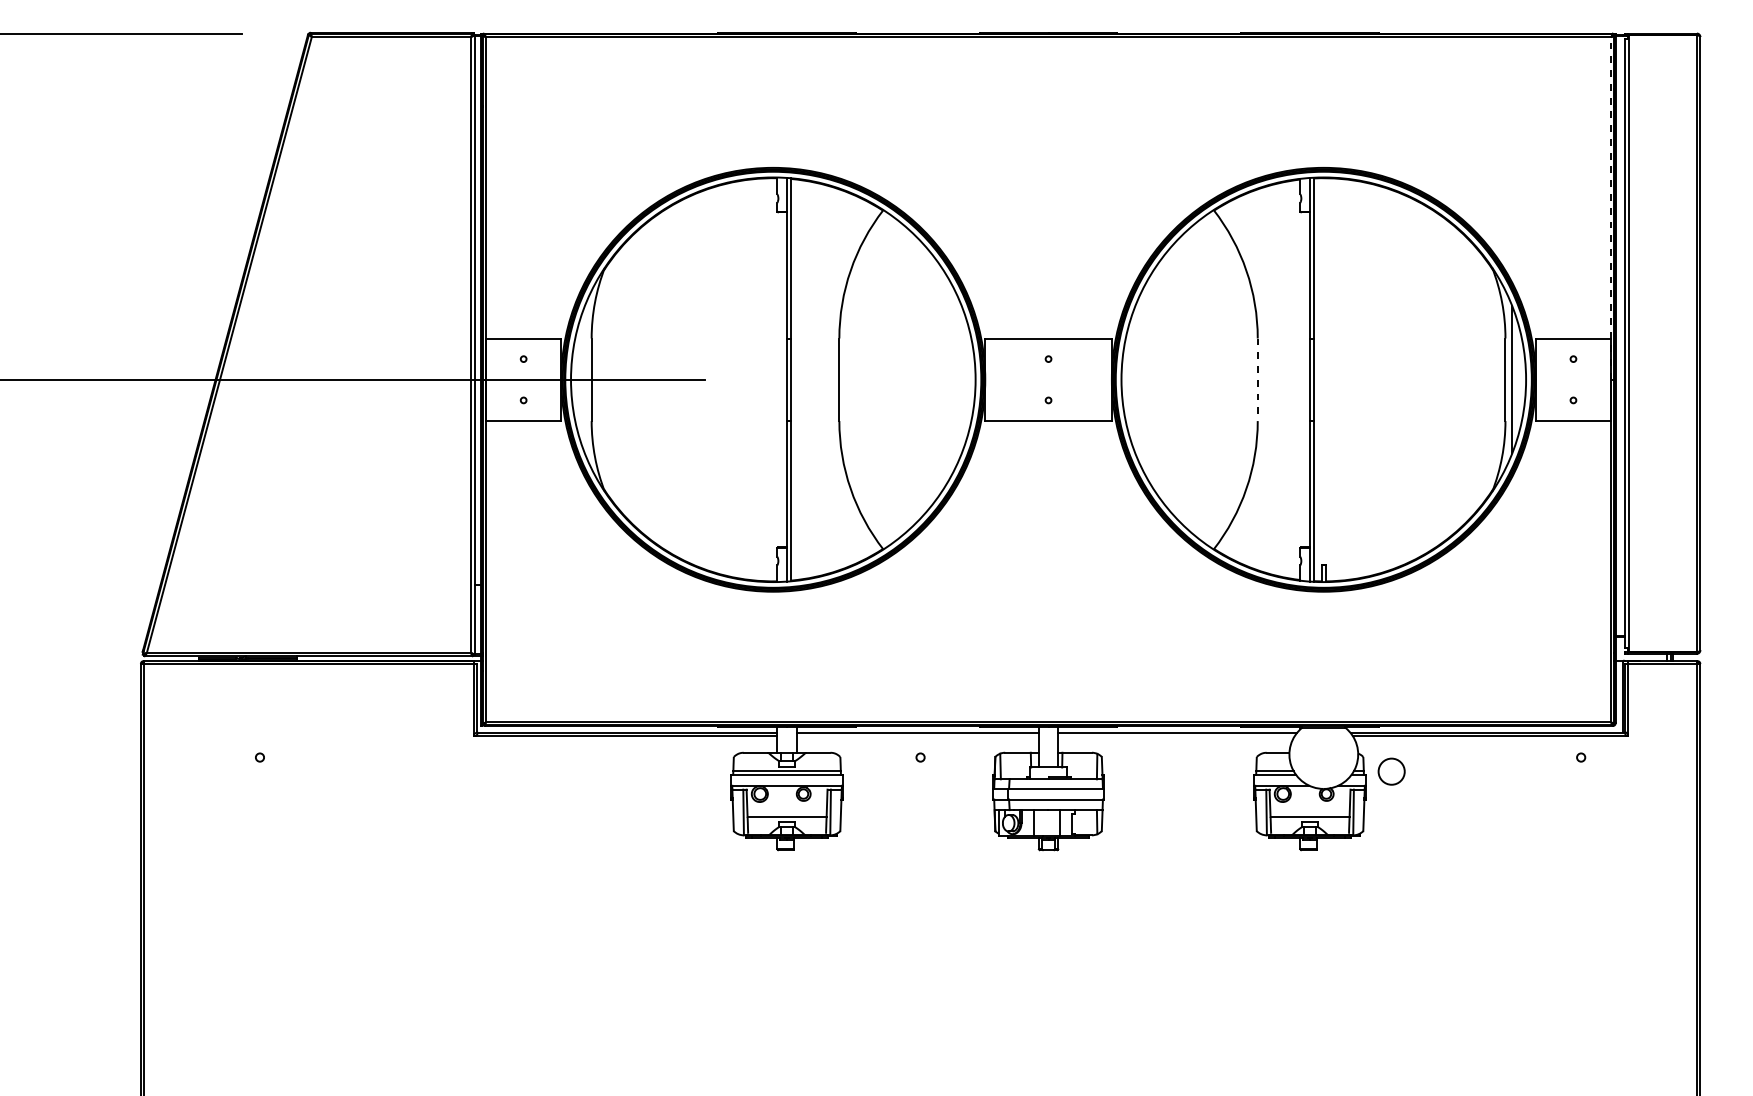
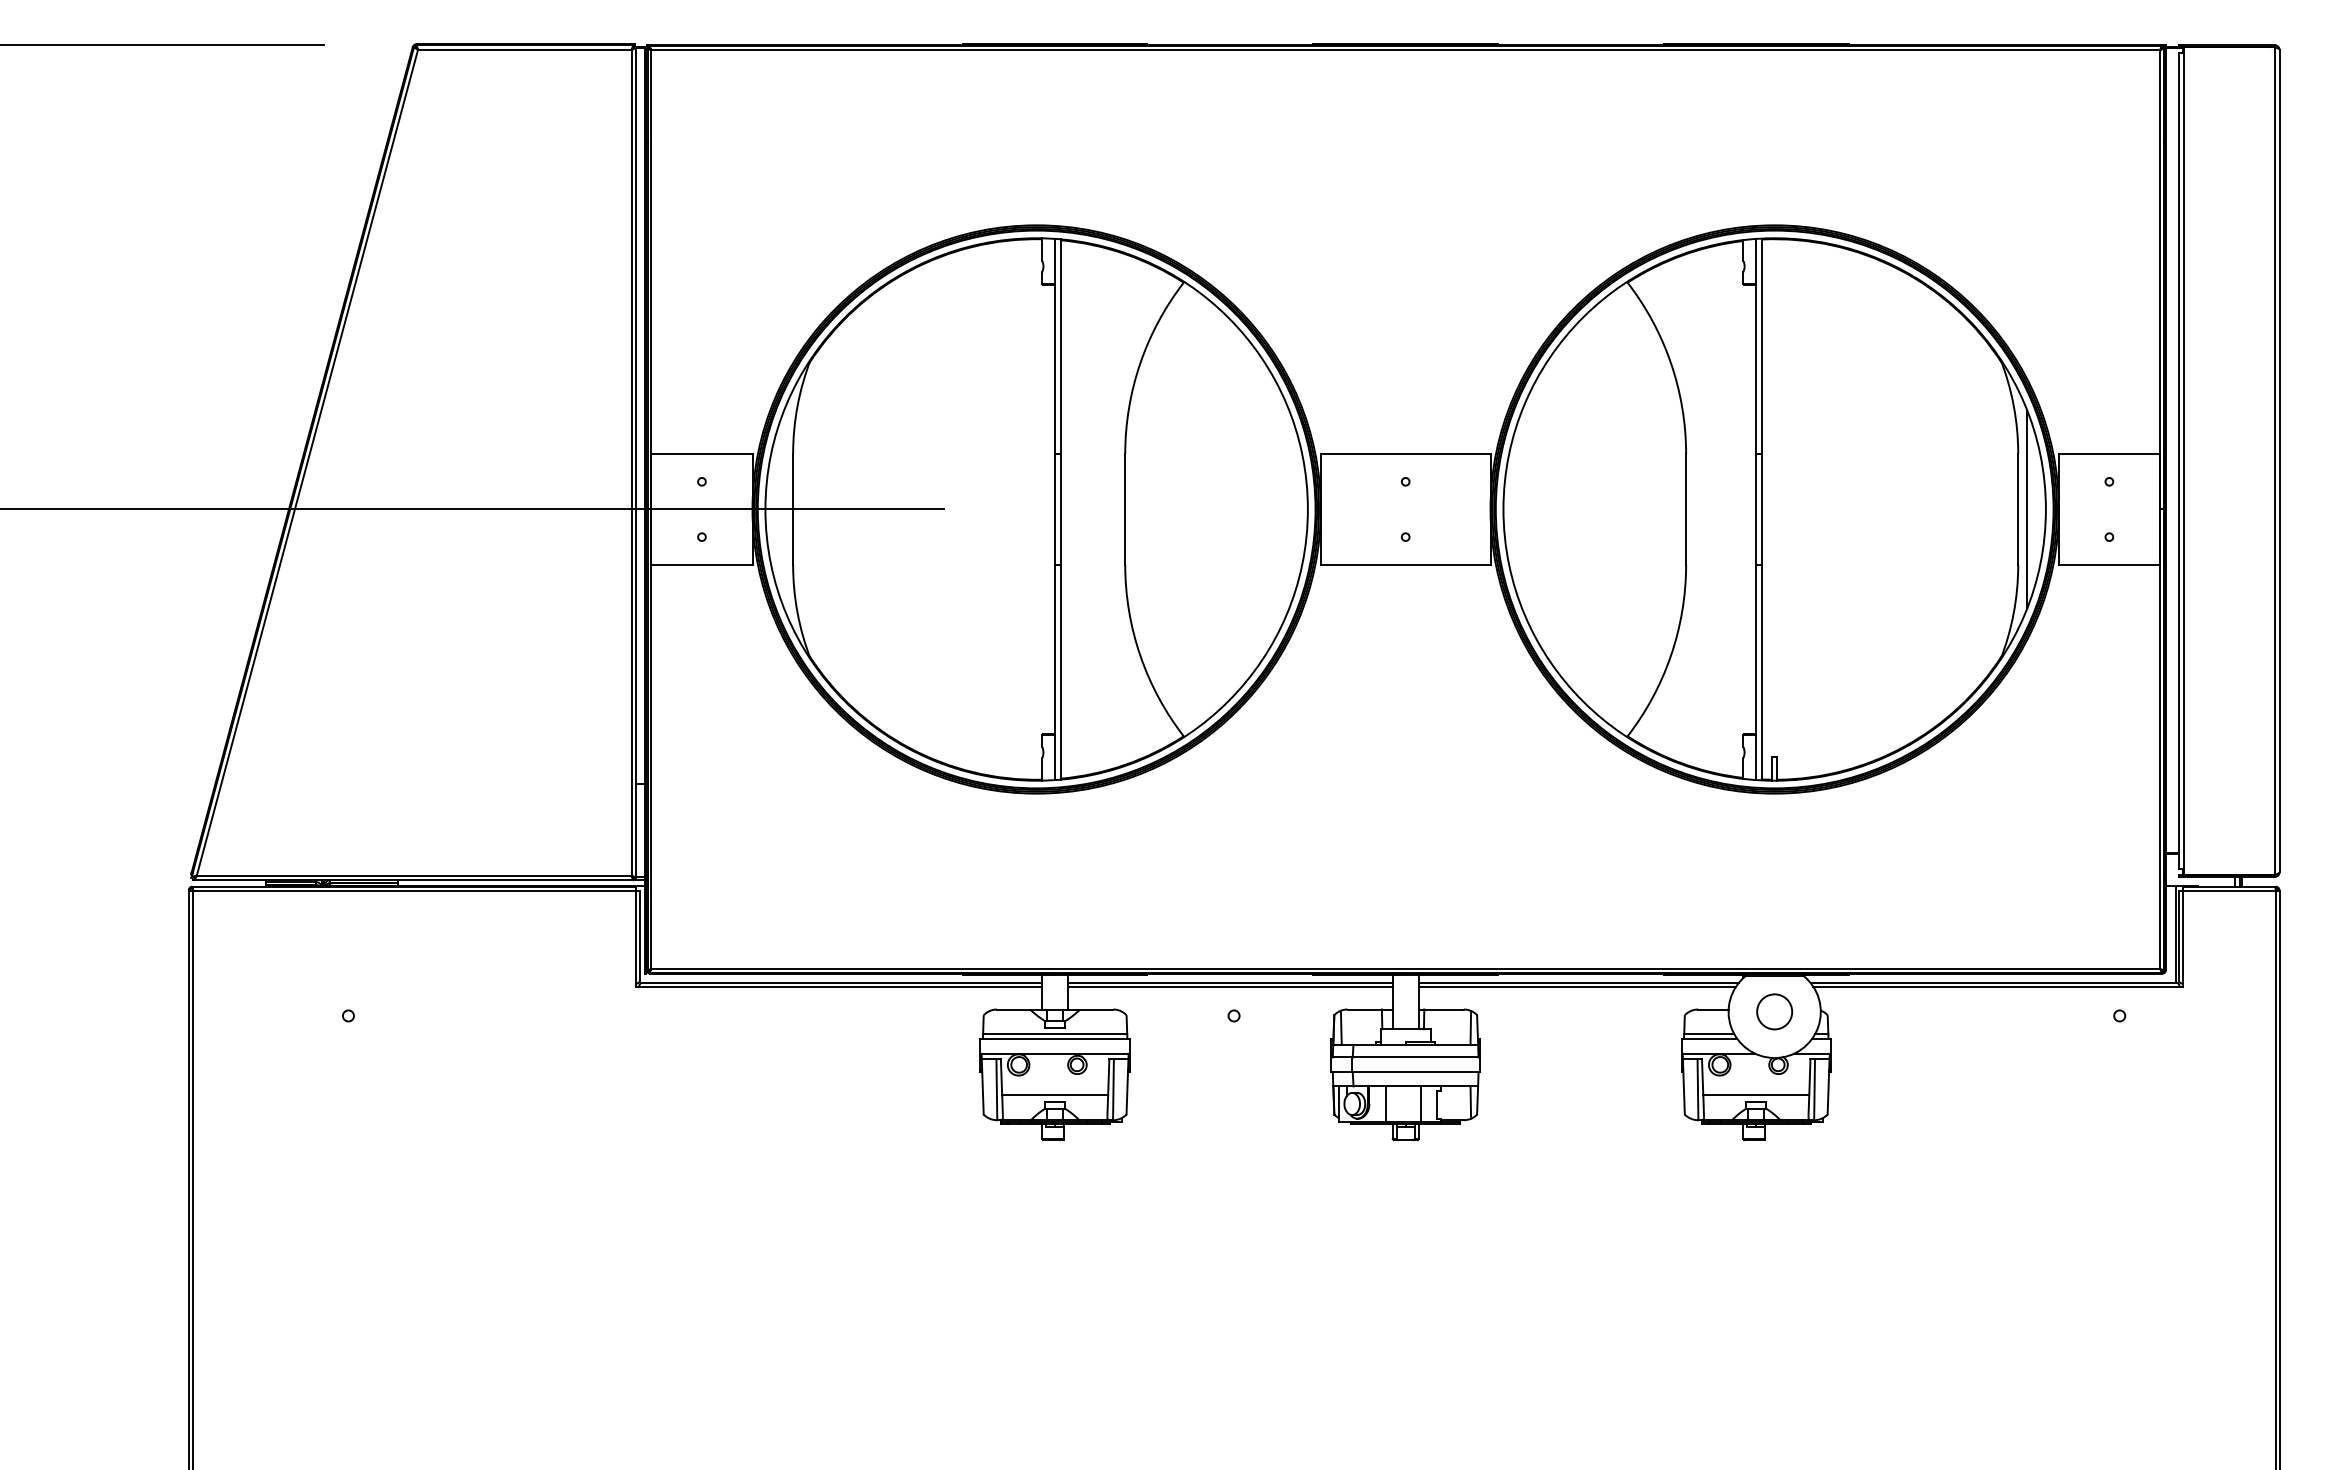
line: (1610, 208) -> (2159, 279), dashed -> solid
line: (1258, 380) -> (1686, 510), dashed -> solid
line: (917, 735) -> (1230, 986), added
line: (1176, 735) -> (1577, 986), added
circle: (1391, 771) -> (1774, 1011), moved

